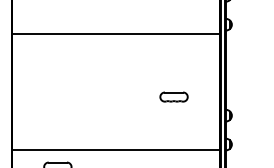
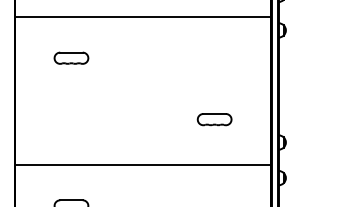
line: (115, 33) -> (142, 16), moved
part: (57, 46) -> (71, 57), added
line: (115, 149) -> (142, 164), moved

